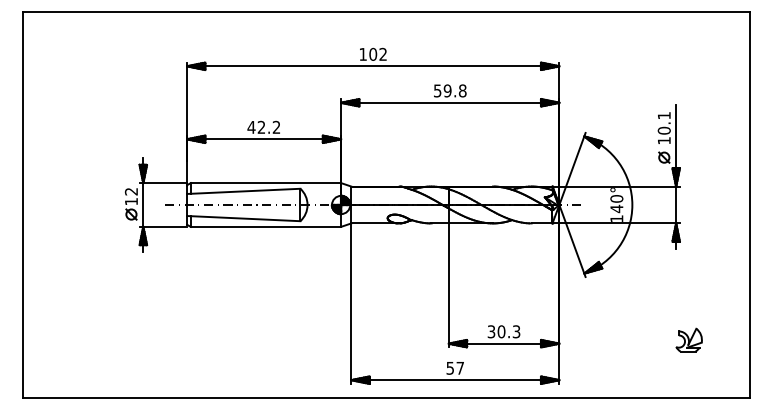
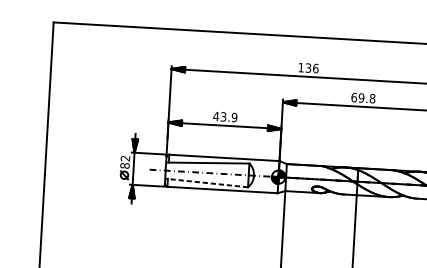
text: (378, 53) -> (312, 67), 102 -> 136
text: (437, 90) -> (354, 97), 59.8 -> 69.8
text: (268, 127) -> (228, 117), 42.2 -> 43.9
text: (130, 201) -> (124, 165), 12 -> 82
line: (243, 218) -> (206, 182), solid -> dashed

